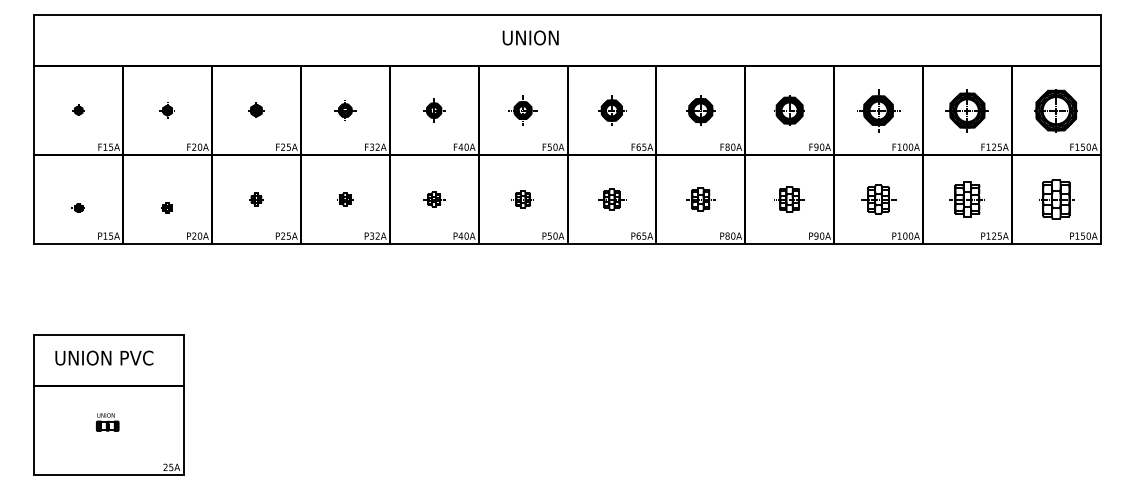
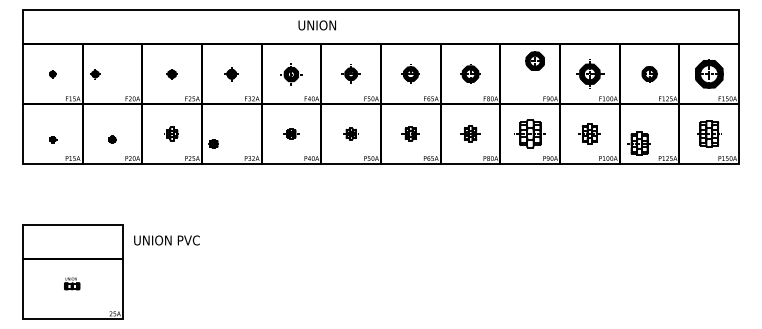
text: (529, 38) -> (316, 25), moved
part: (434, 109) -> (291, 73), size x1.4
part: (788, 109) -> (534, 60), moved
part: (967, 109) -> (649, 73), size x0.6
part: (167, 110) -> (95, 74), moved
part: (255, 198) -> (171, 133), size x1.6
part: (344, 198) -> (213, 143), moved
part: (788, 198) -> (529, 133), size x1.6
part: (965, 198) -> (638, 143), moved
text: (103, 358) -> (166, 240), moved

